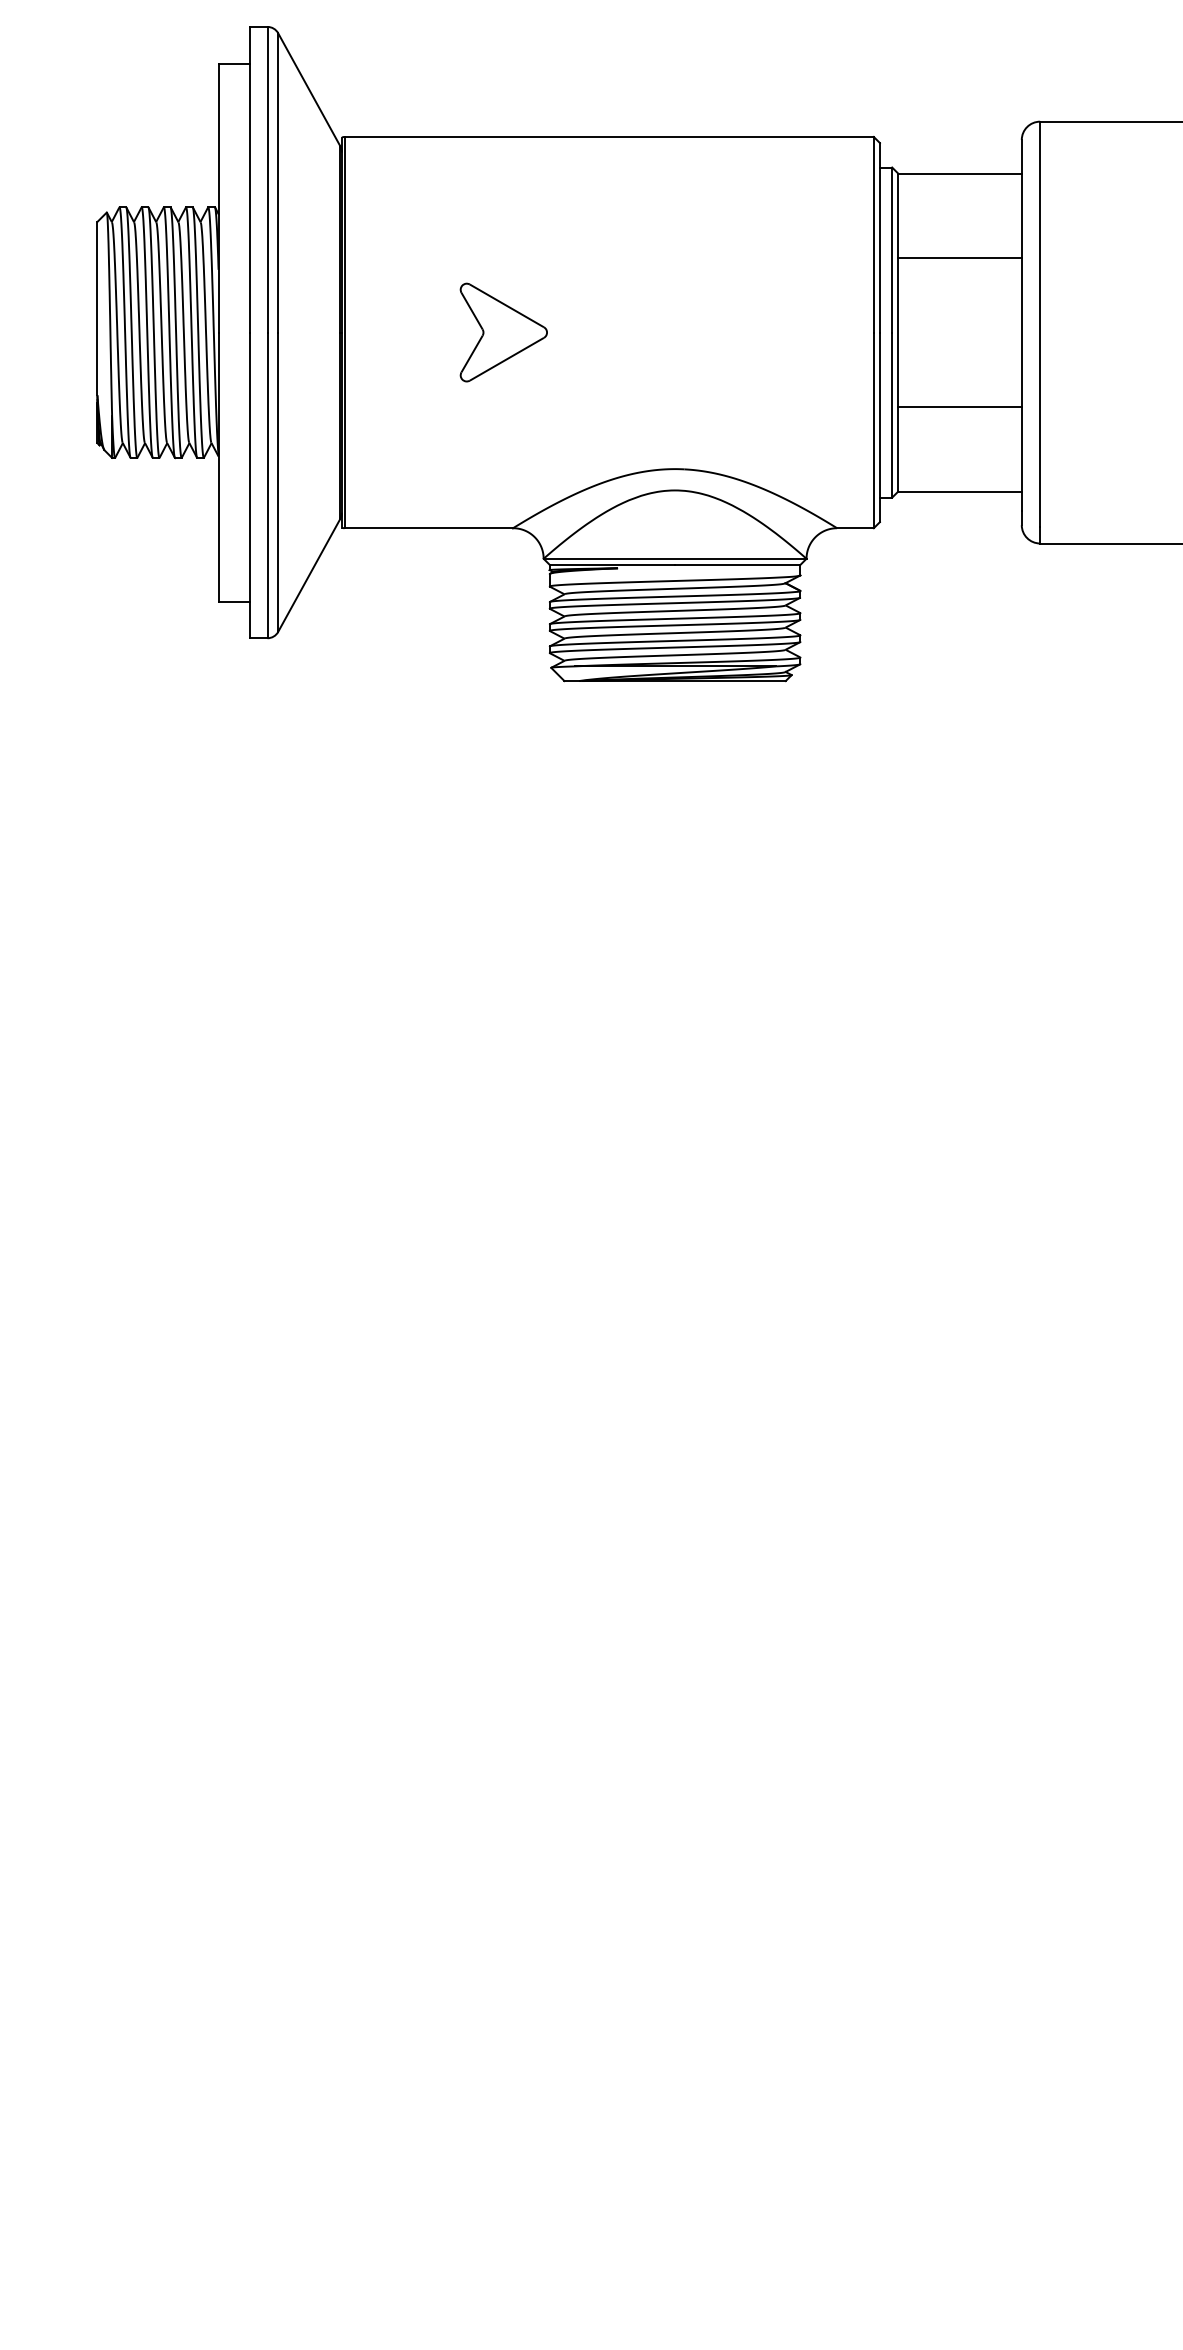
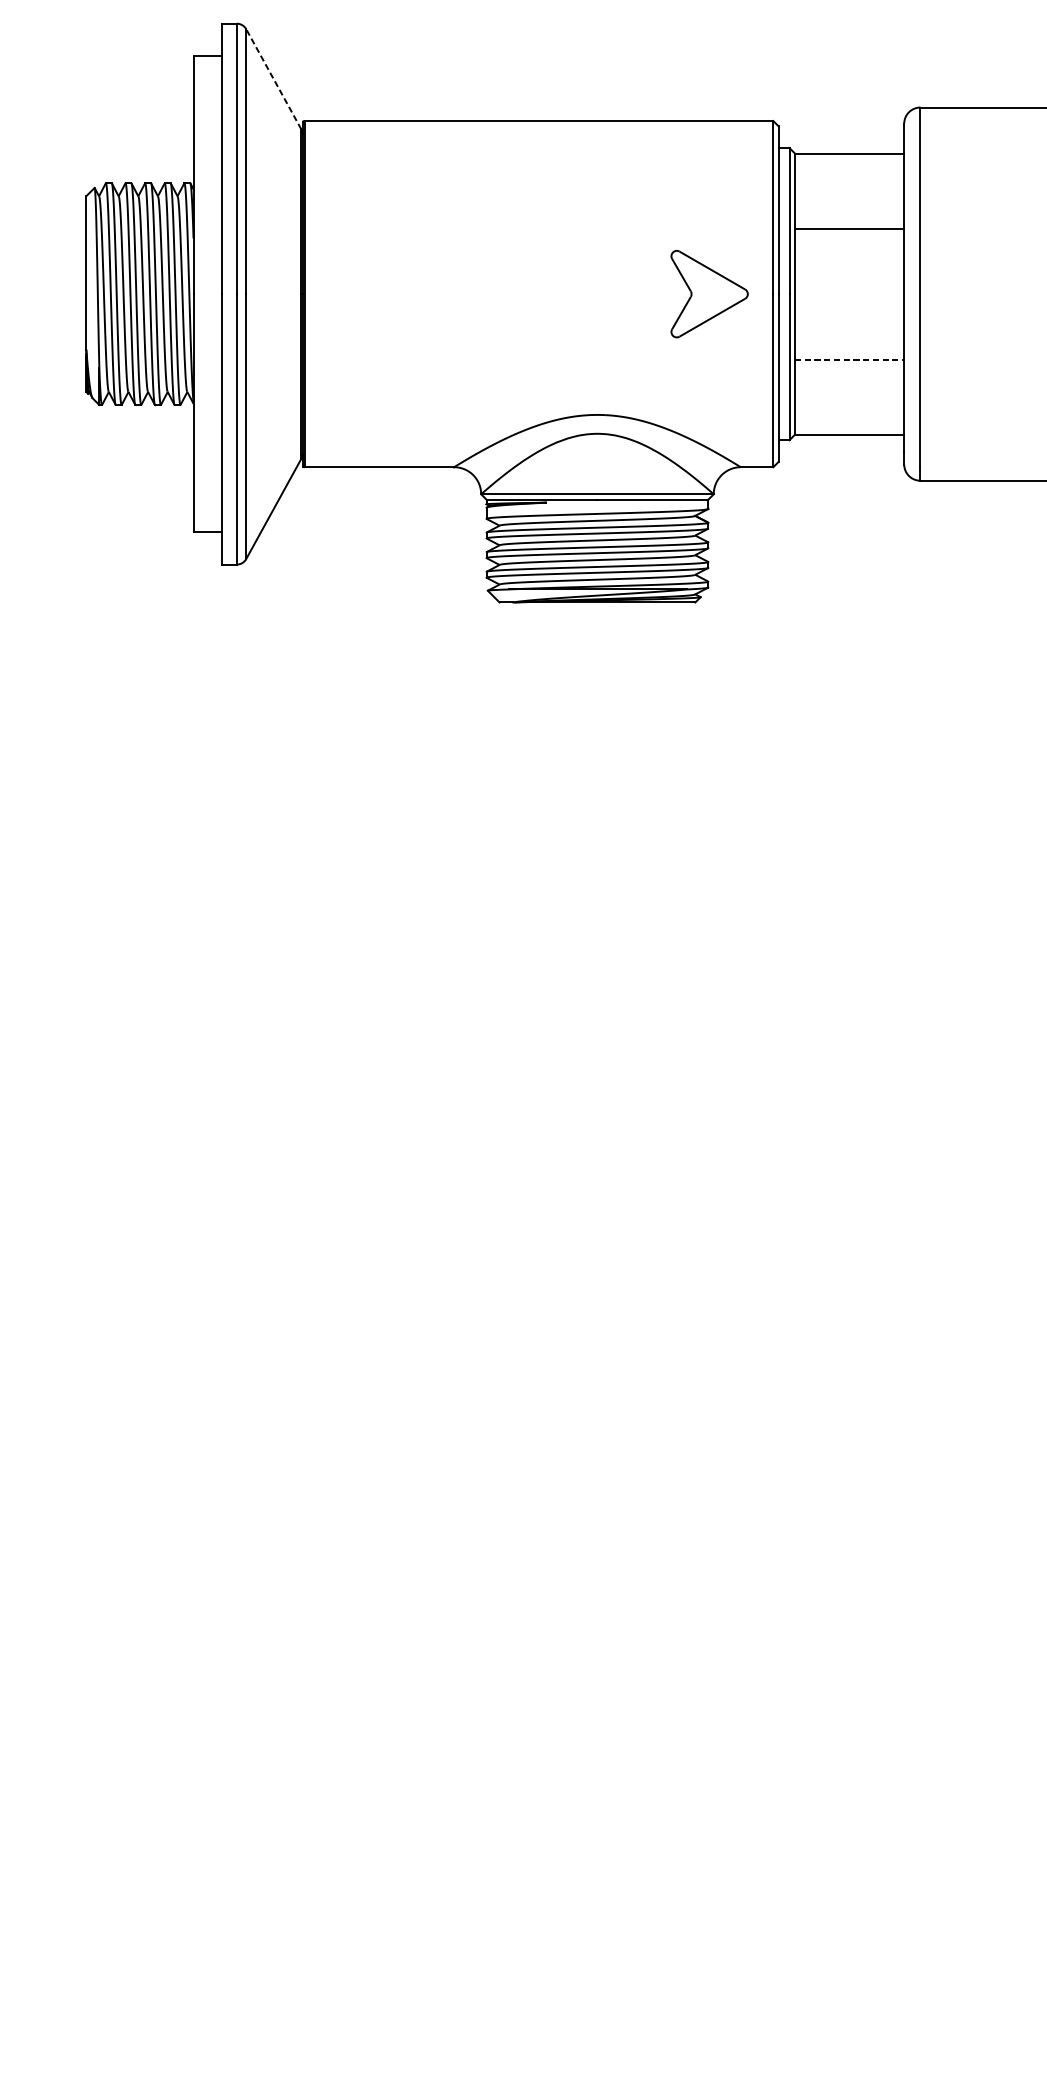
line: (309, 89) -> (273, 79), solid -> dashed
part: (503, 332) -> (709, 294), moved
line: (960, 406) -> (849, 359), solid -> dashed

